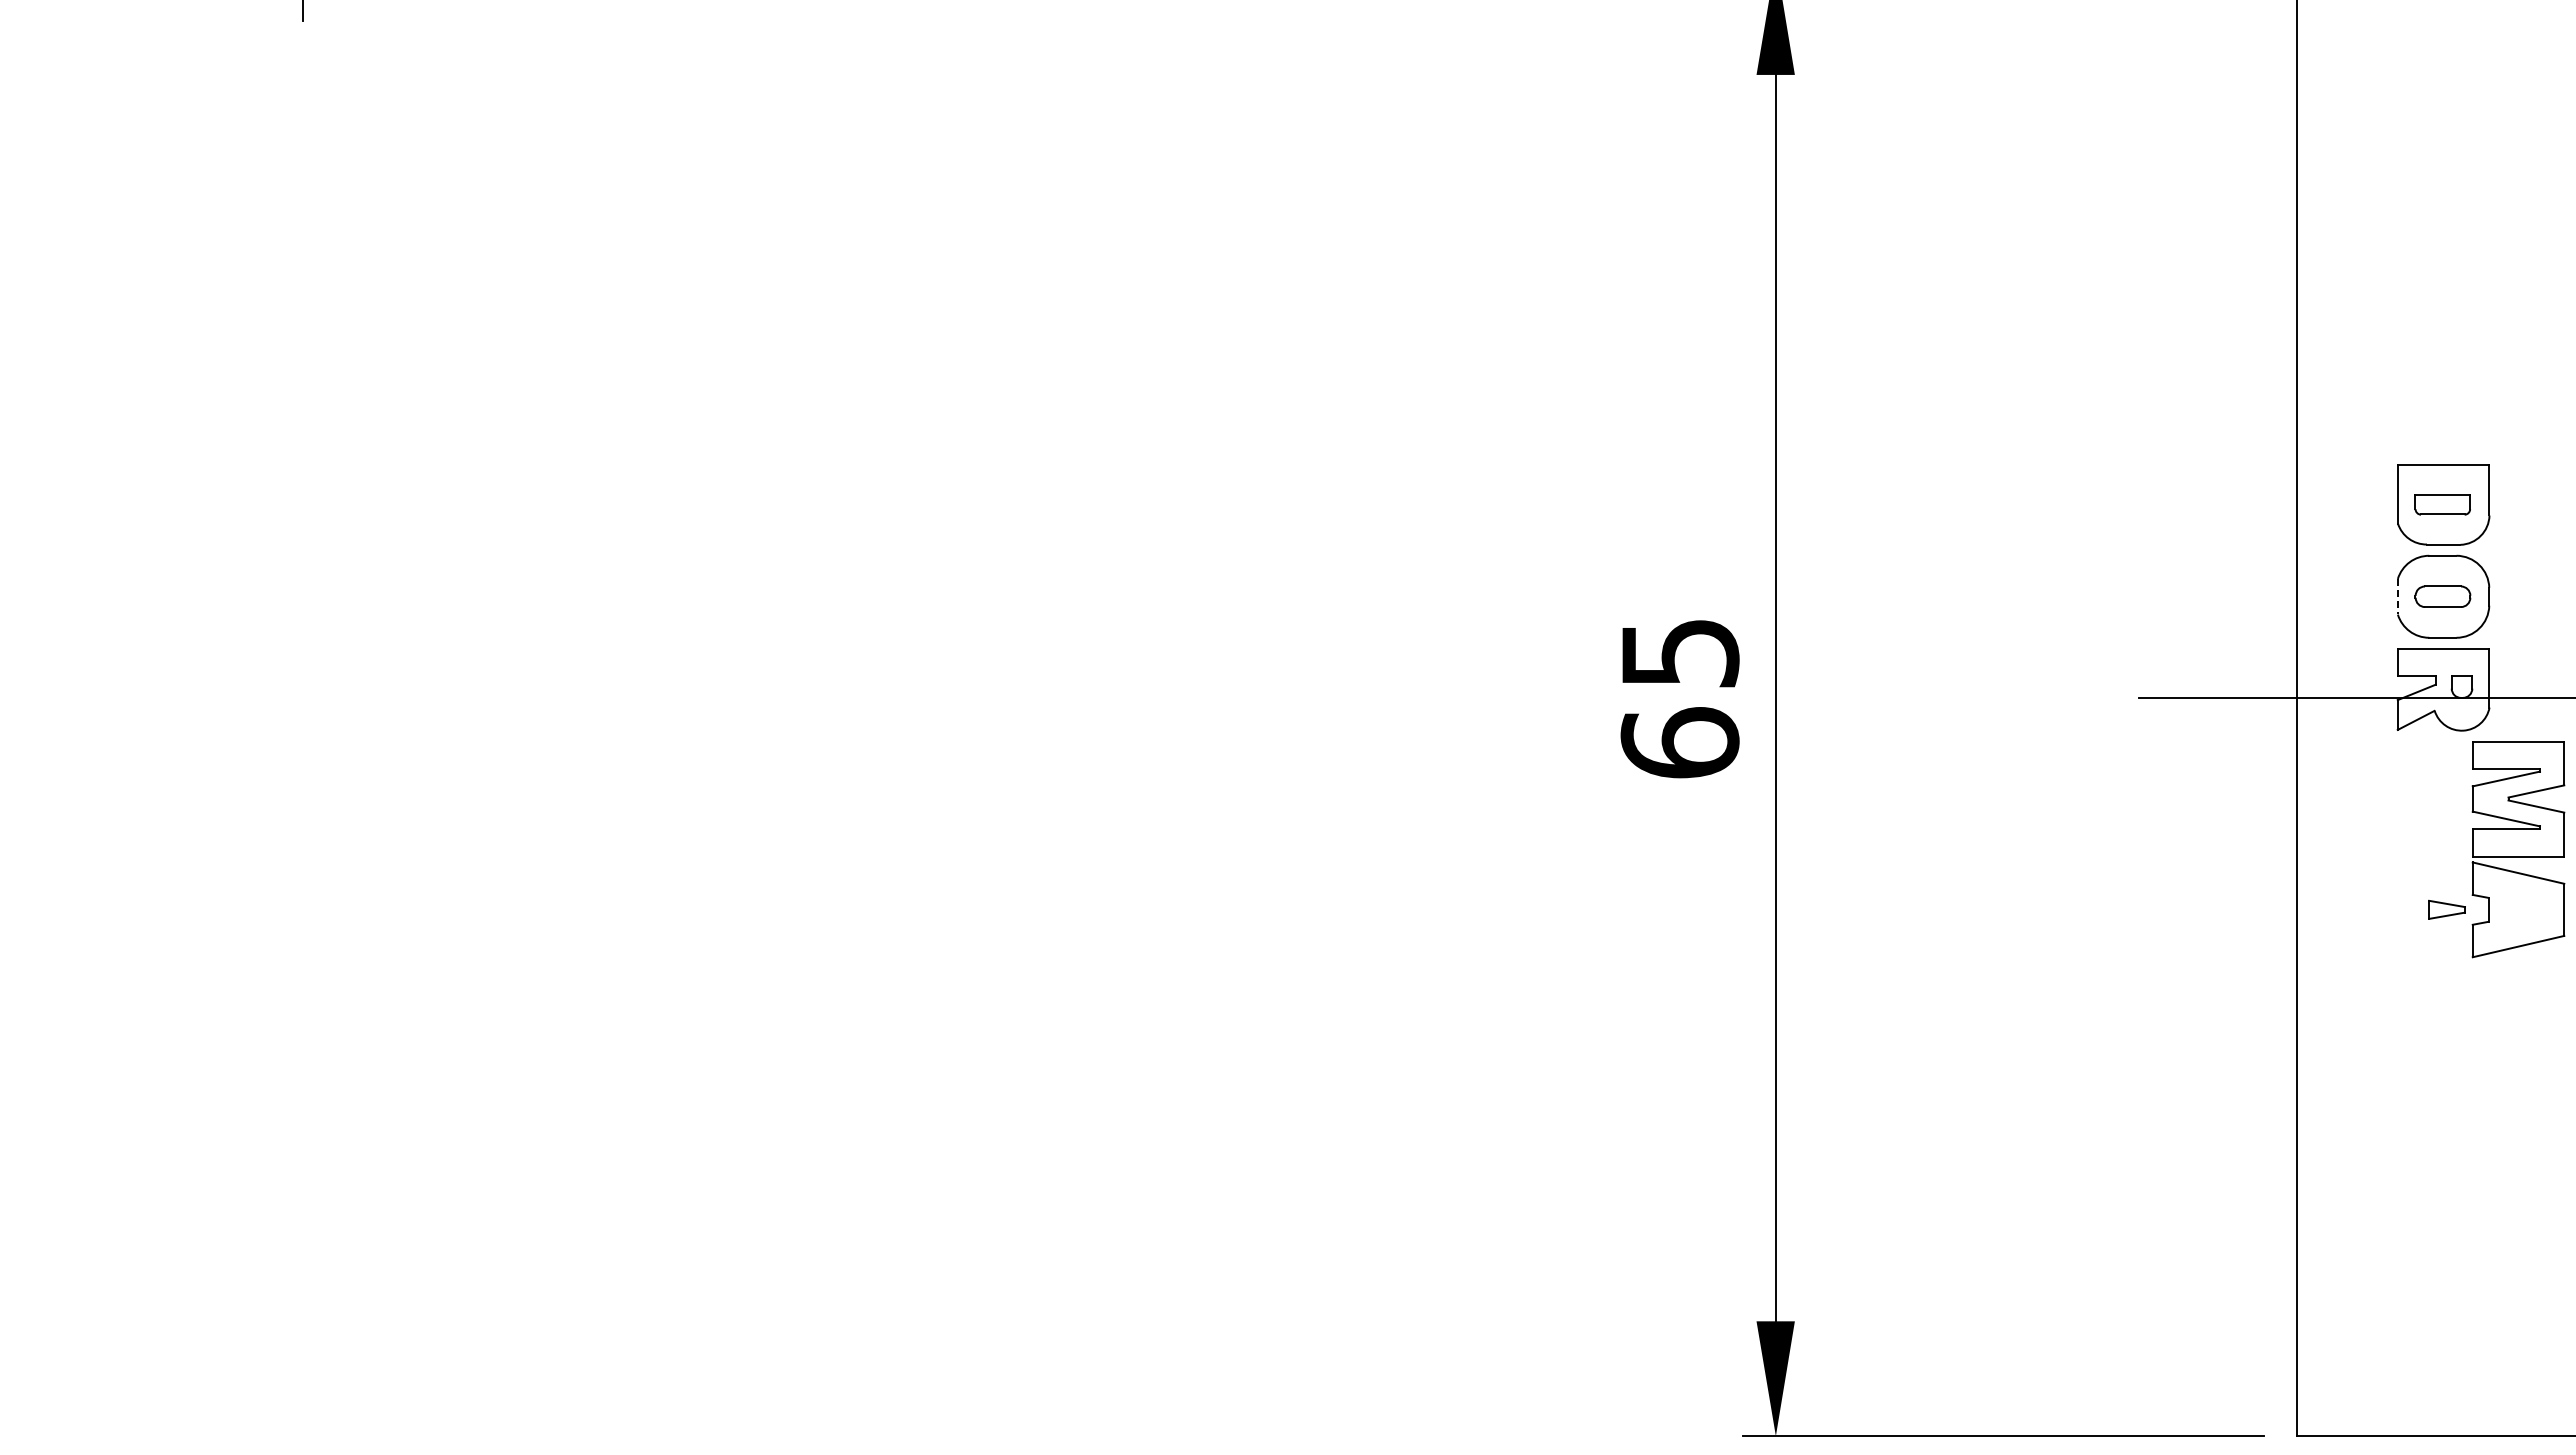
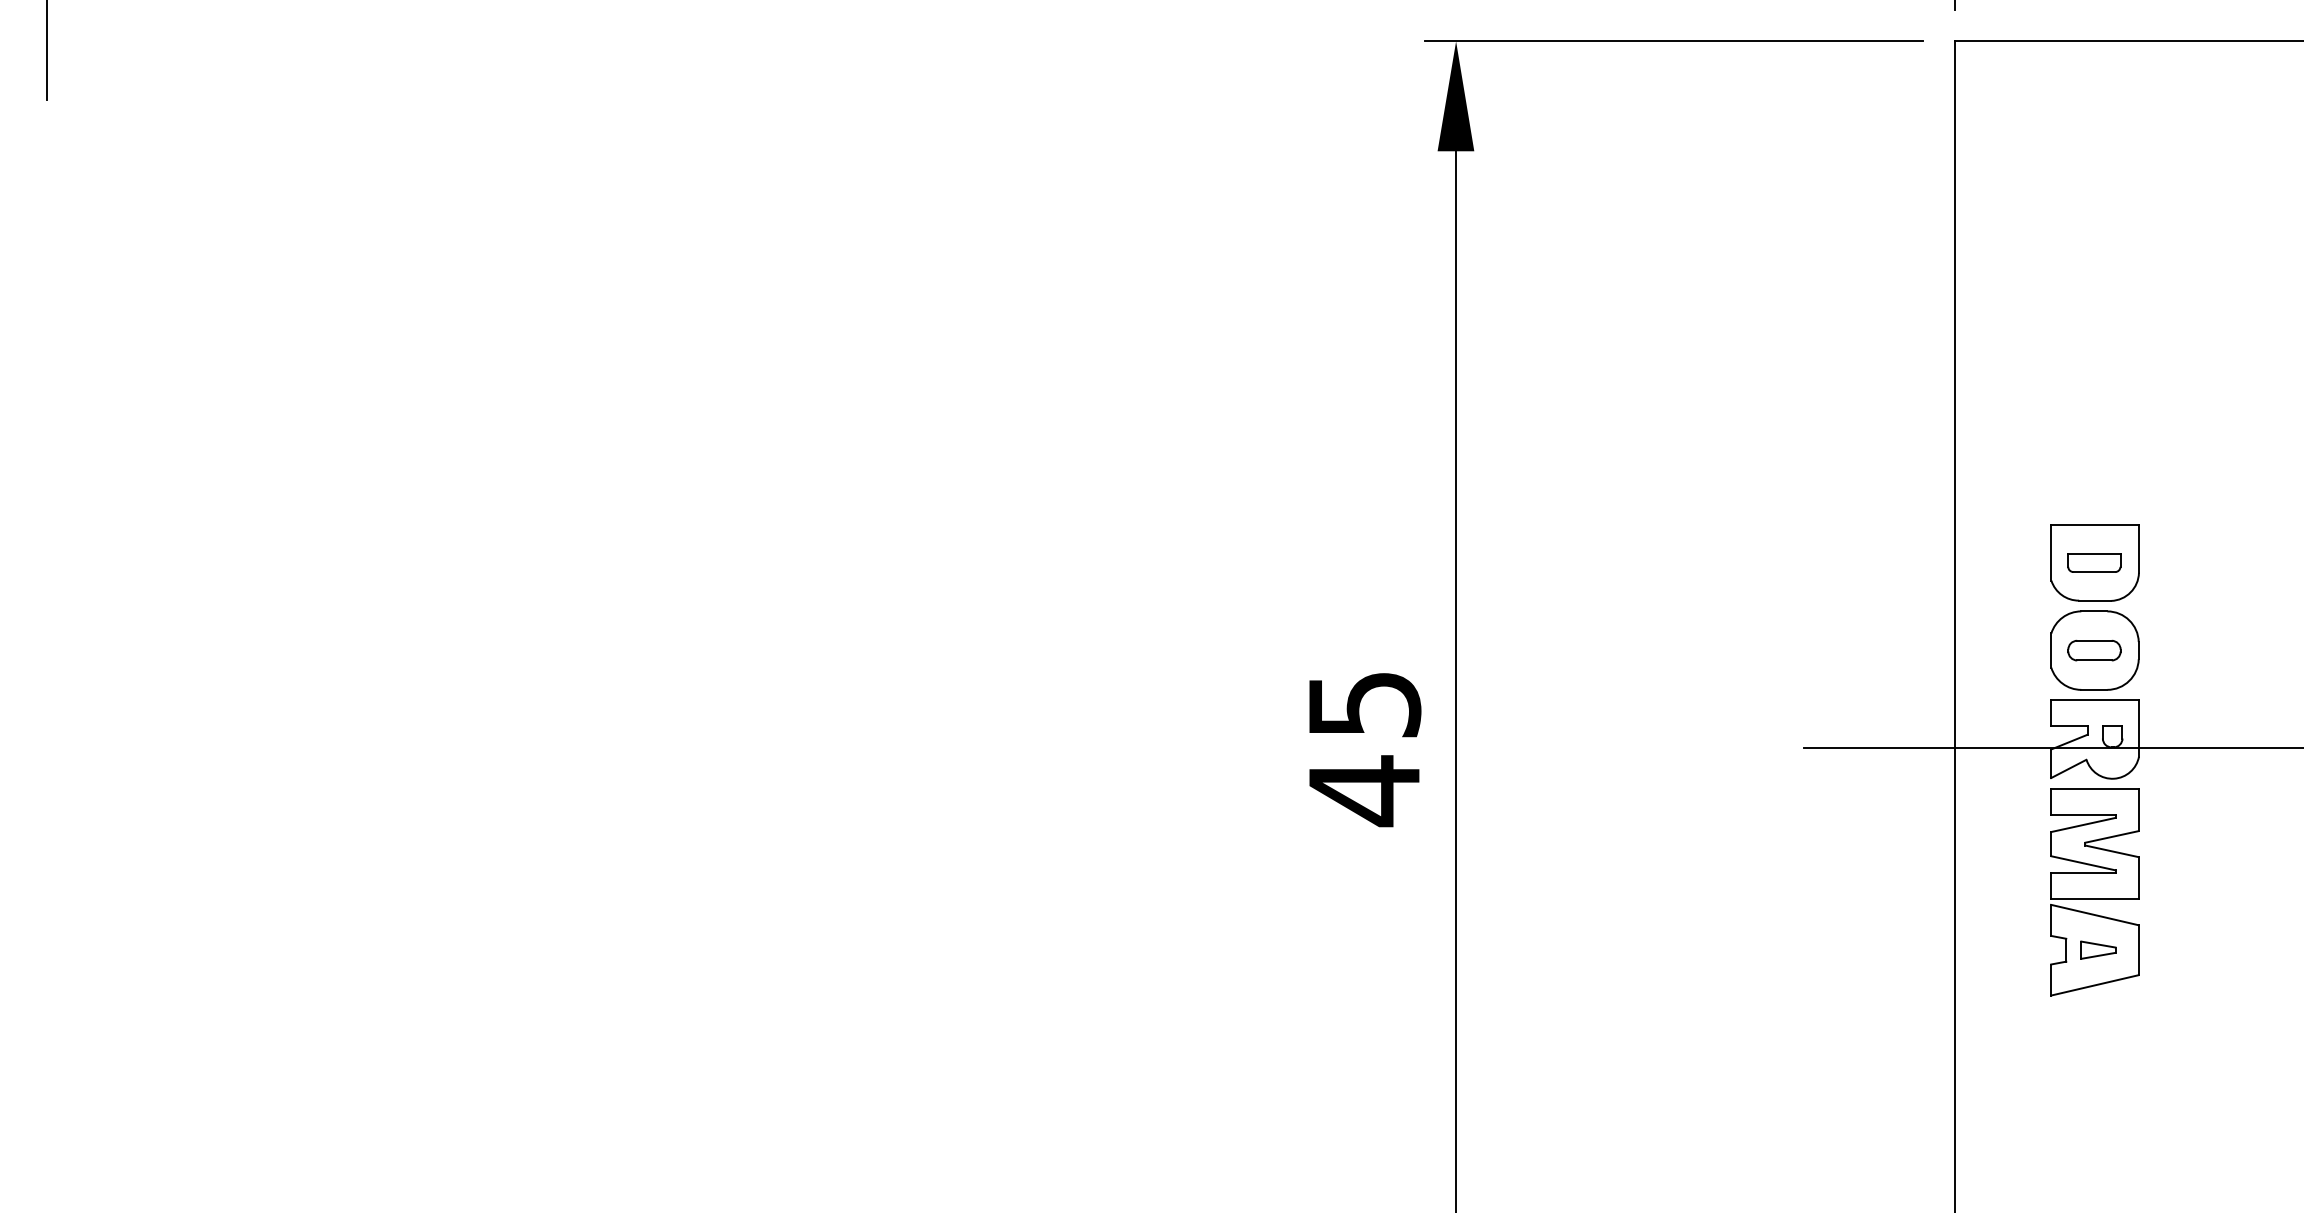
line: (2397, 596) -> (2050, 650), dashed -> solid
text: (1679, 743) -> (1363, 791), 65 -> 45
part: (2518, 849) -> (2094, 892), moved

